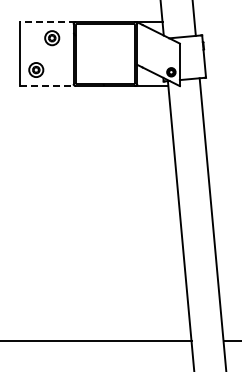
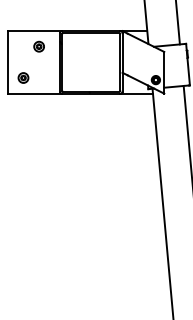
line: (48, 22) -> (35, 31), dashed -> solid
part: (52, 38) -> (39, 46), size x0.71
part: (36, 70) -> (23, 78), size x0.71
line: (48, 86) -> (35, 94), dashed -> solid

